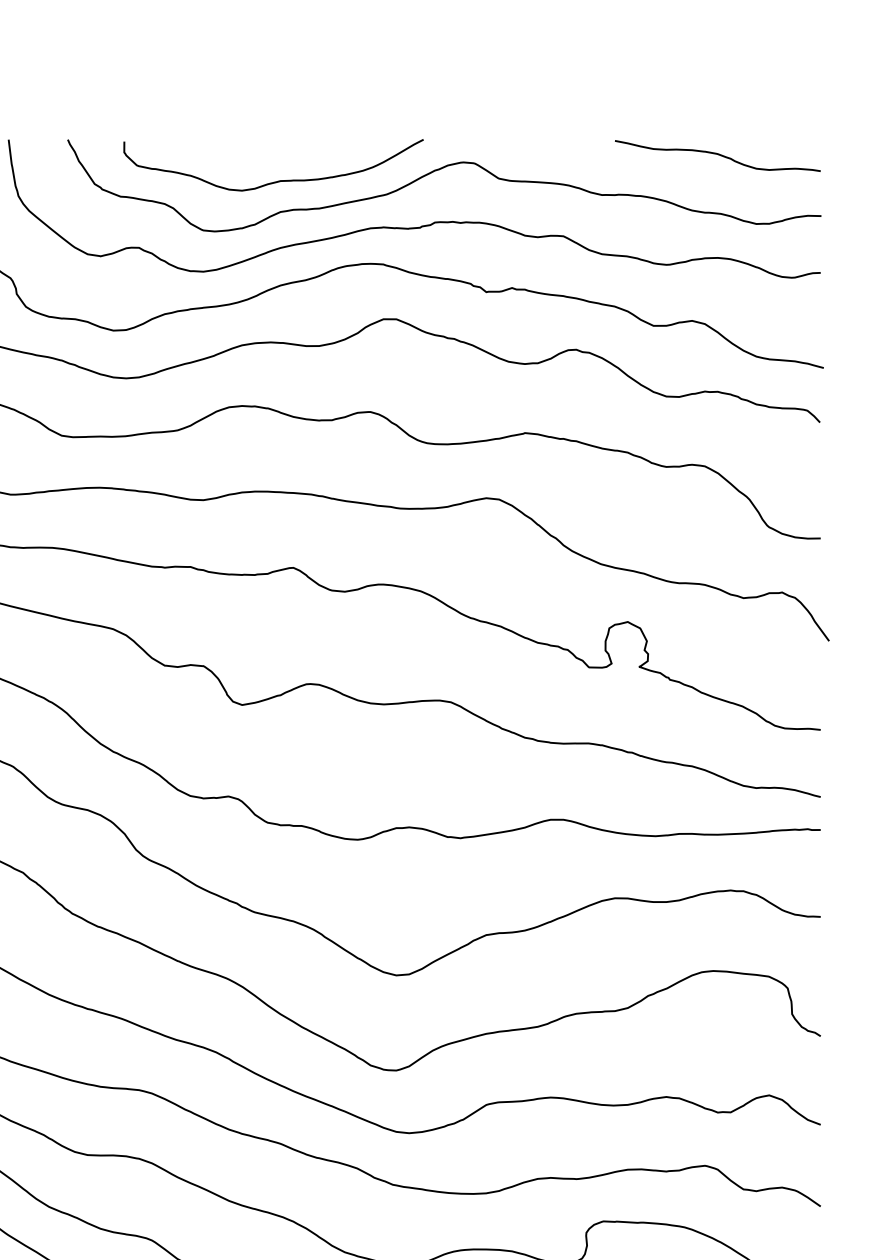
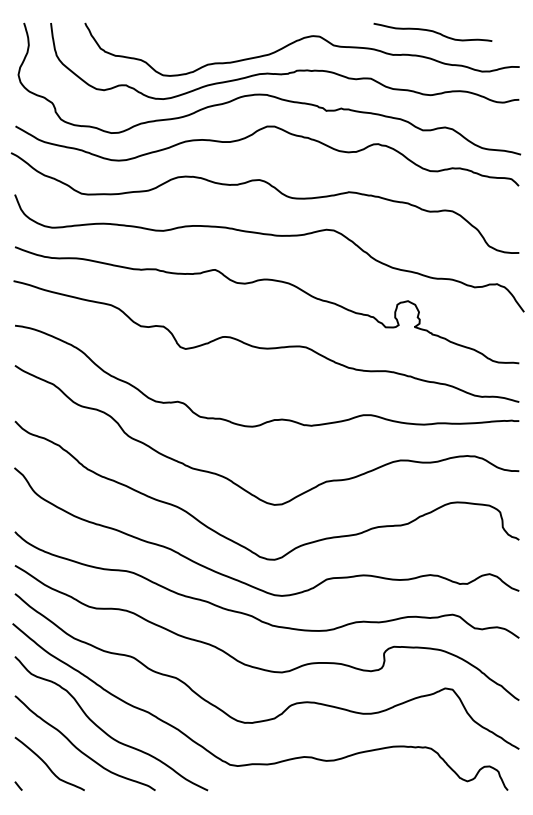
curve: (717, 154) -> (432, 31), moved
curve: (274, 180) -> (204, 46), removed

